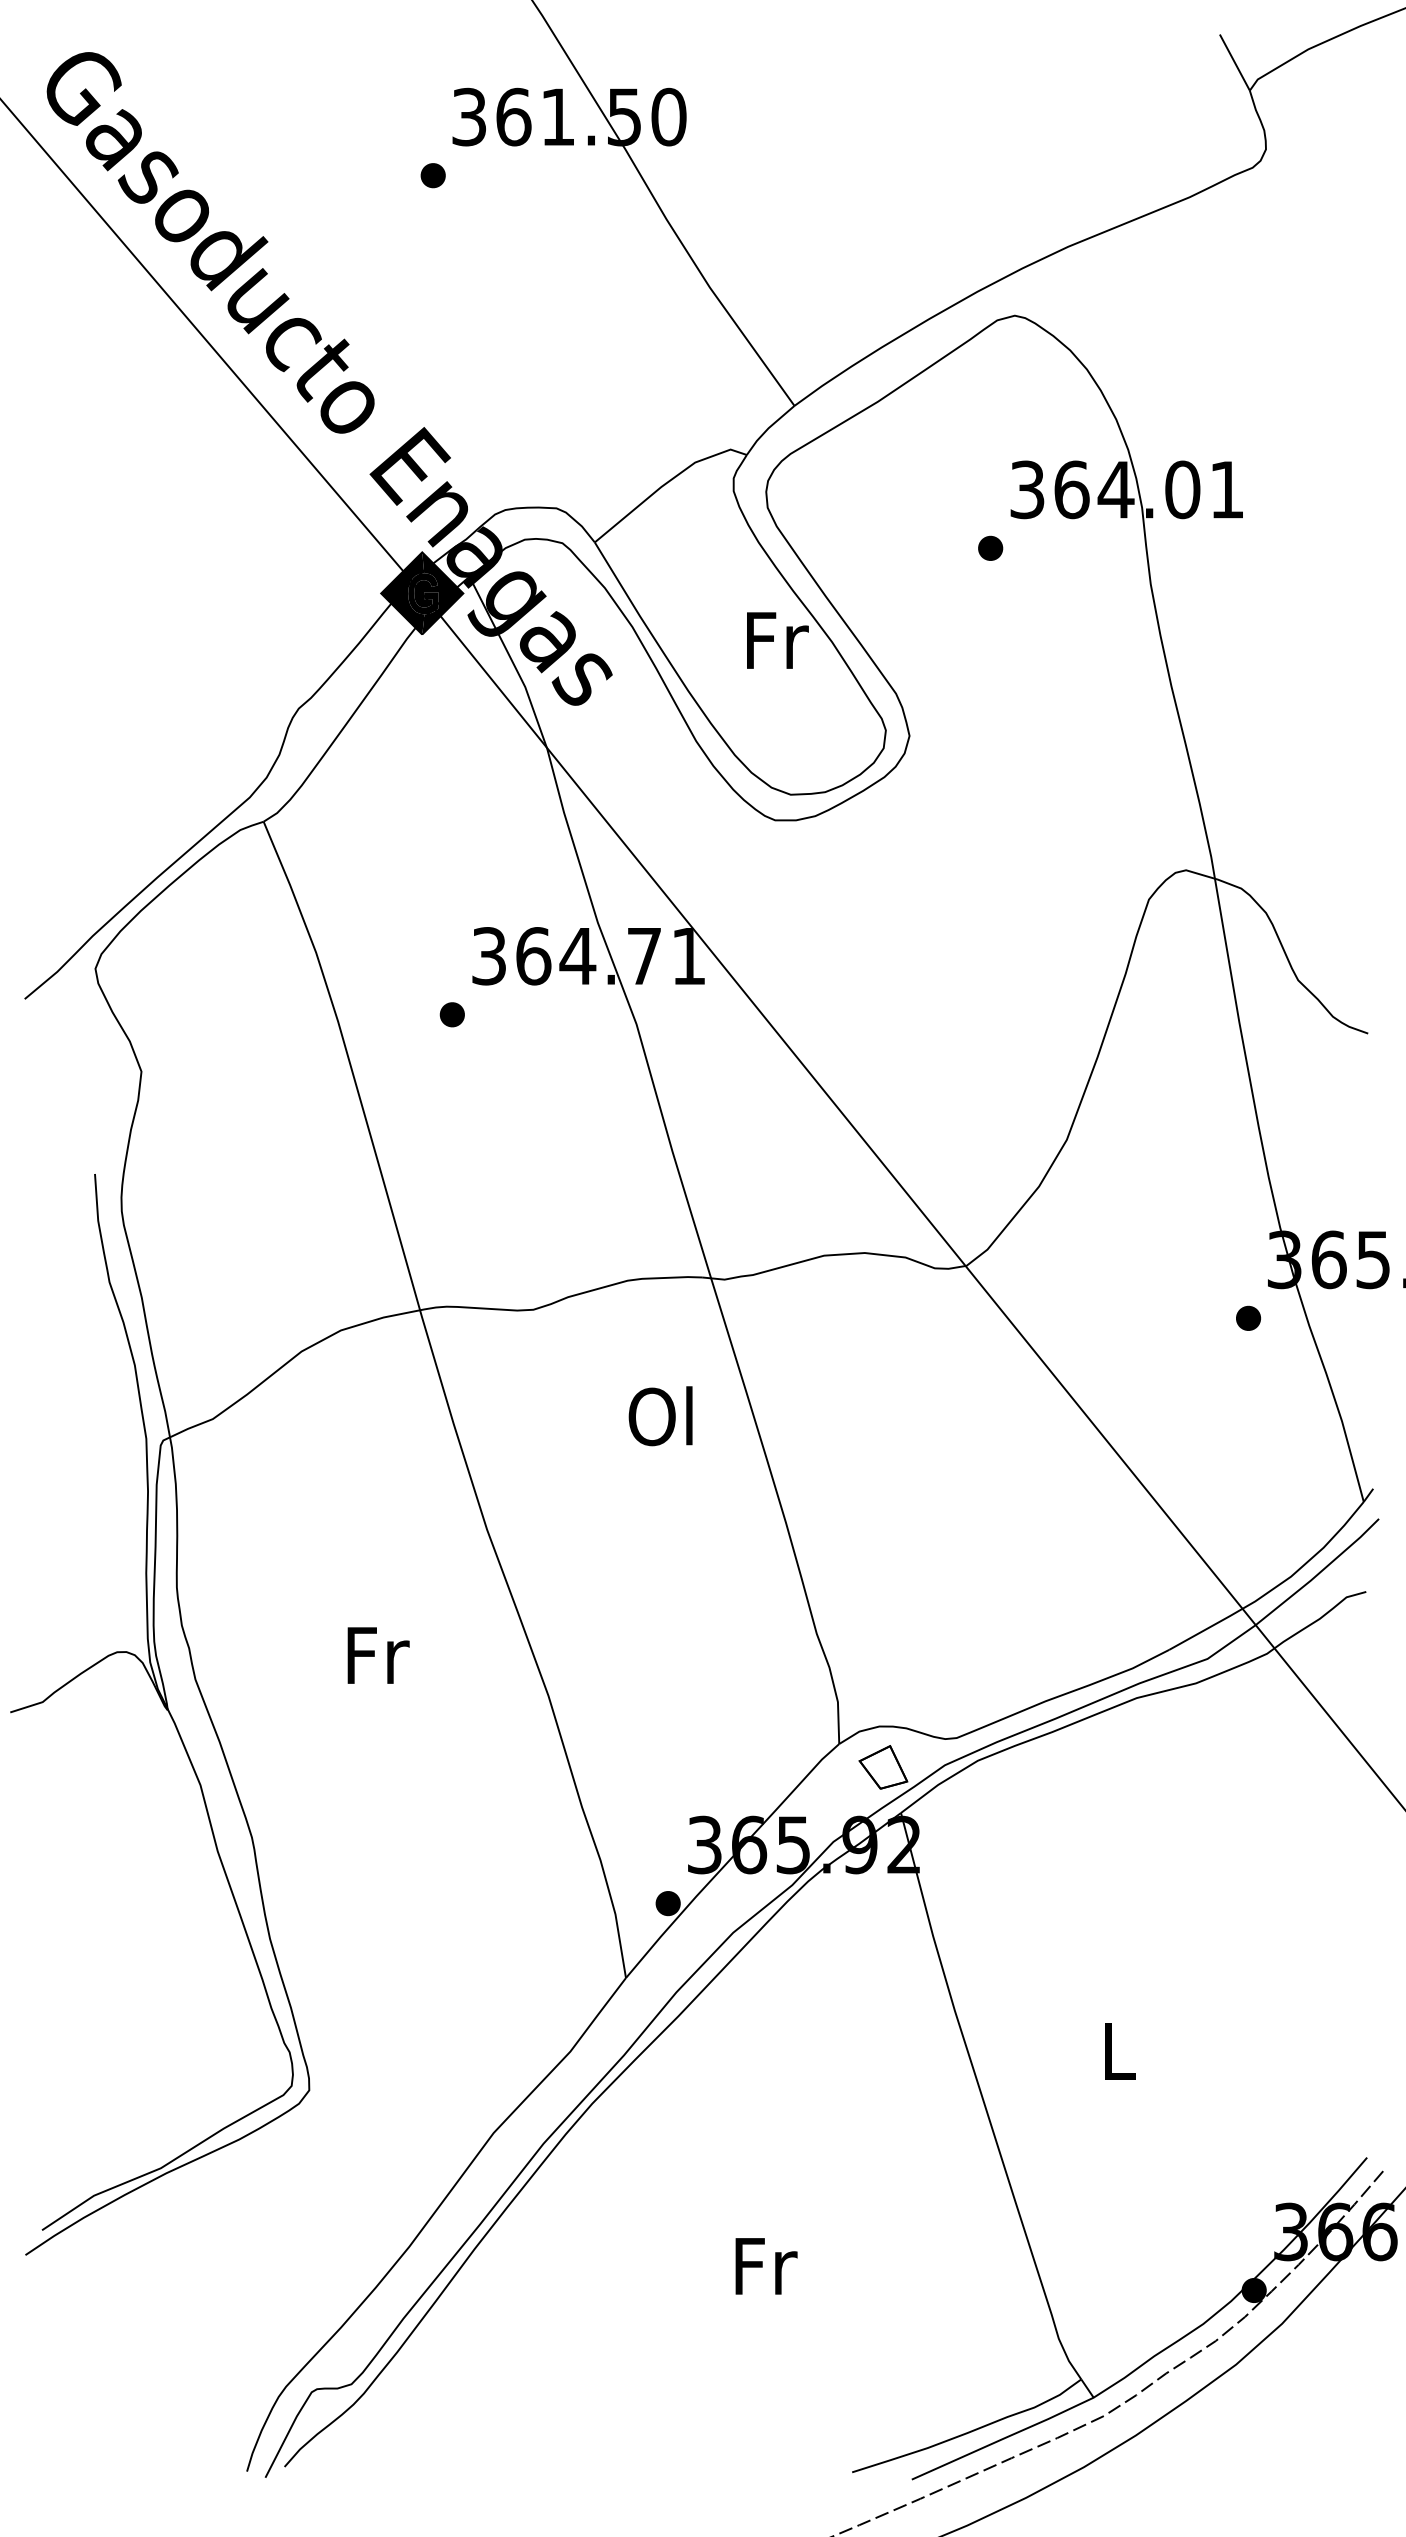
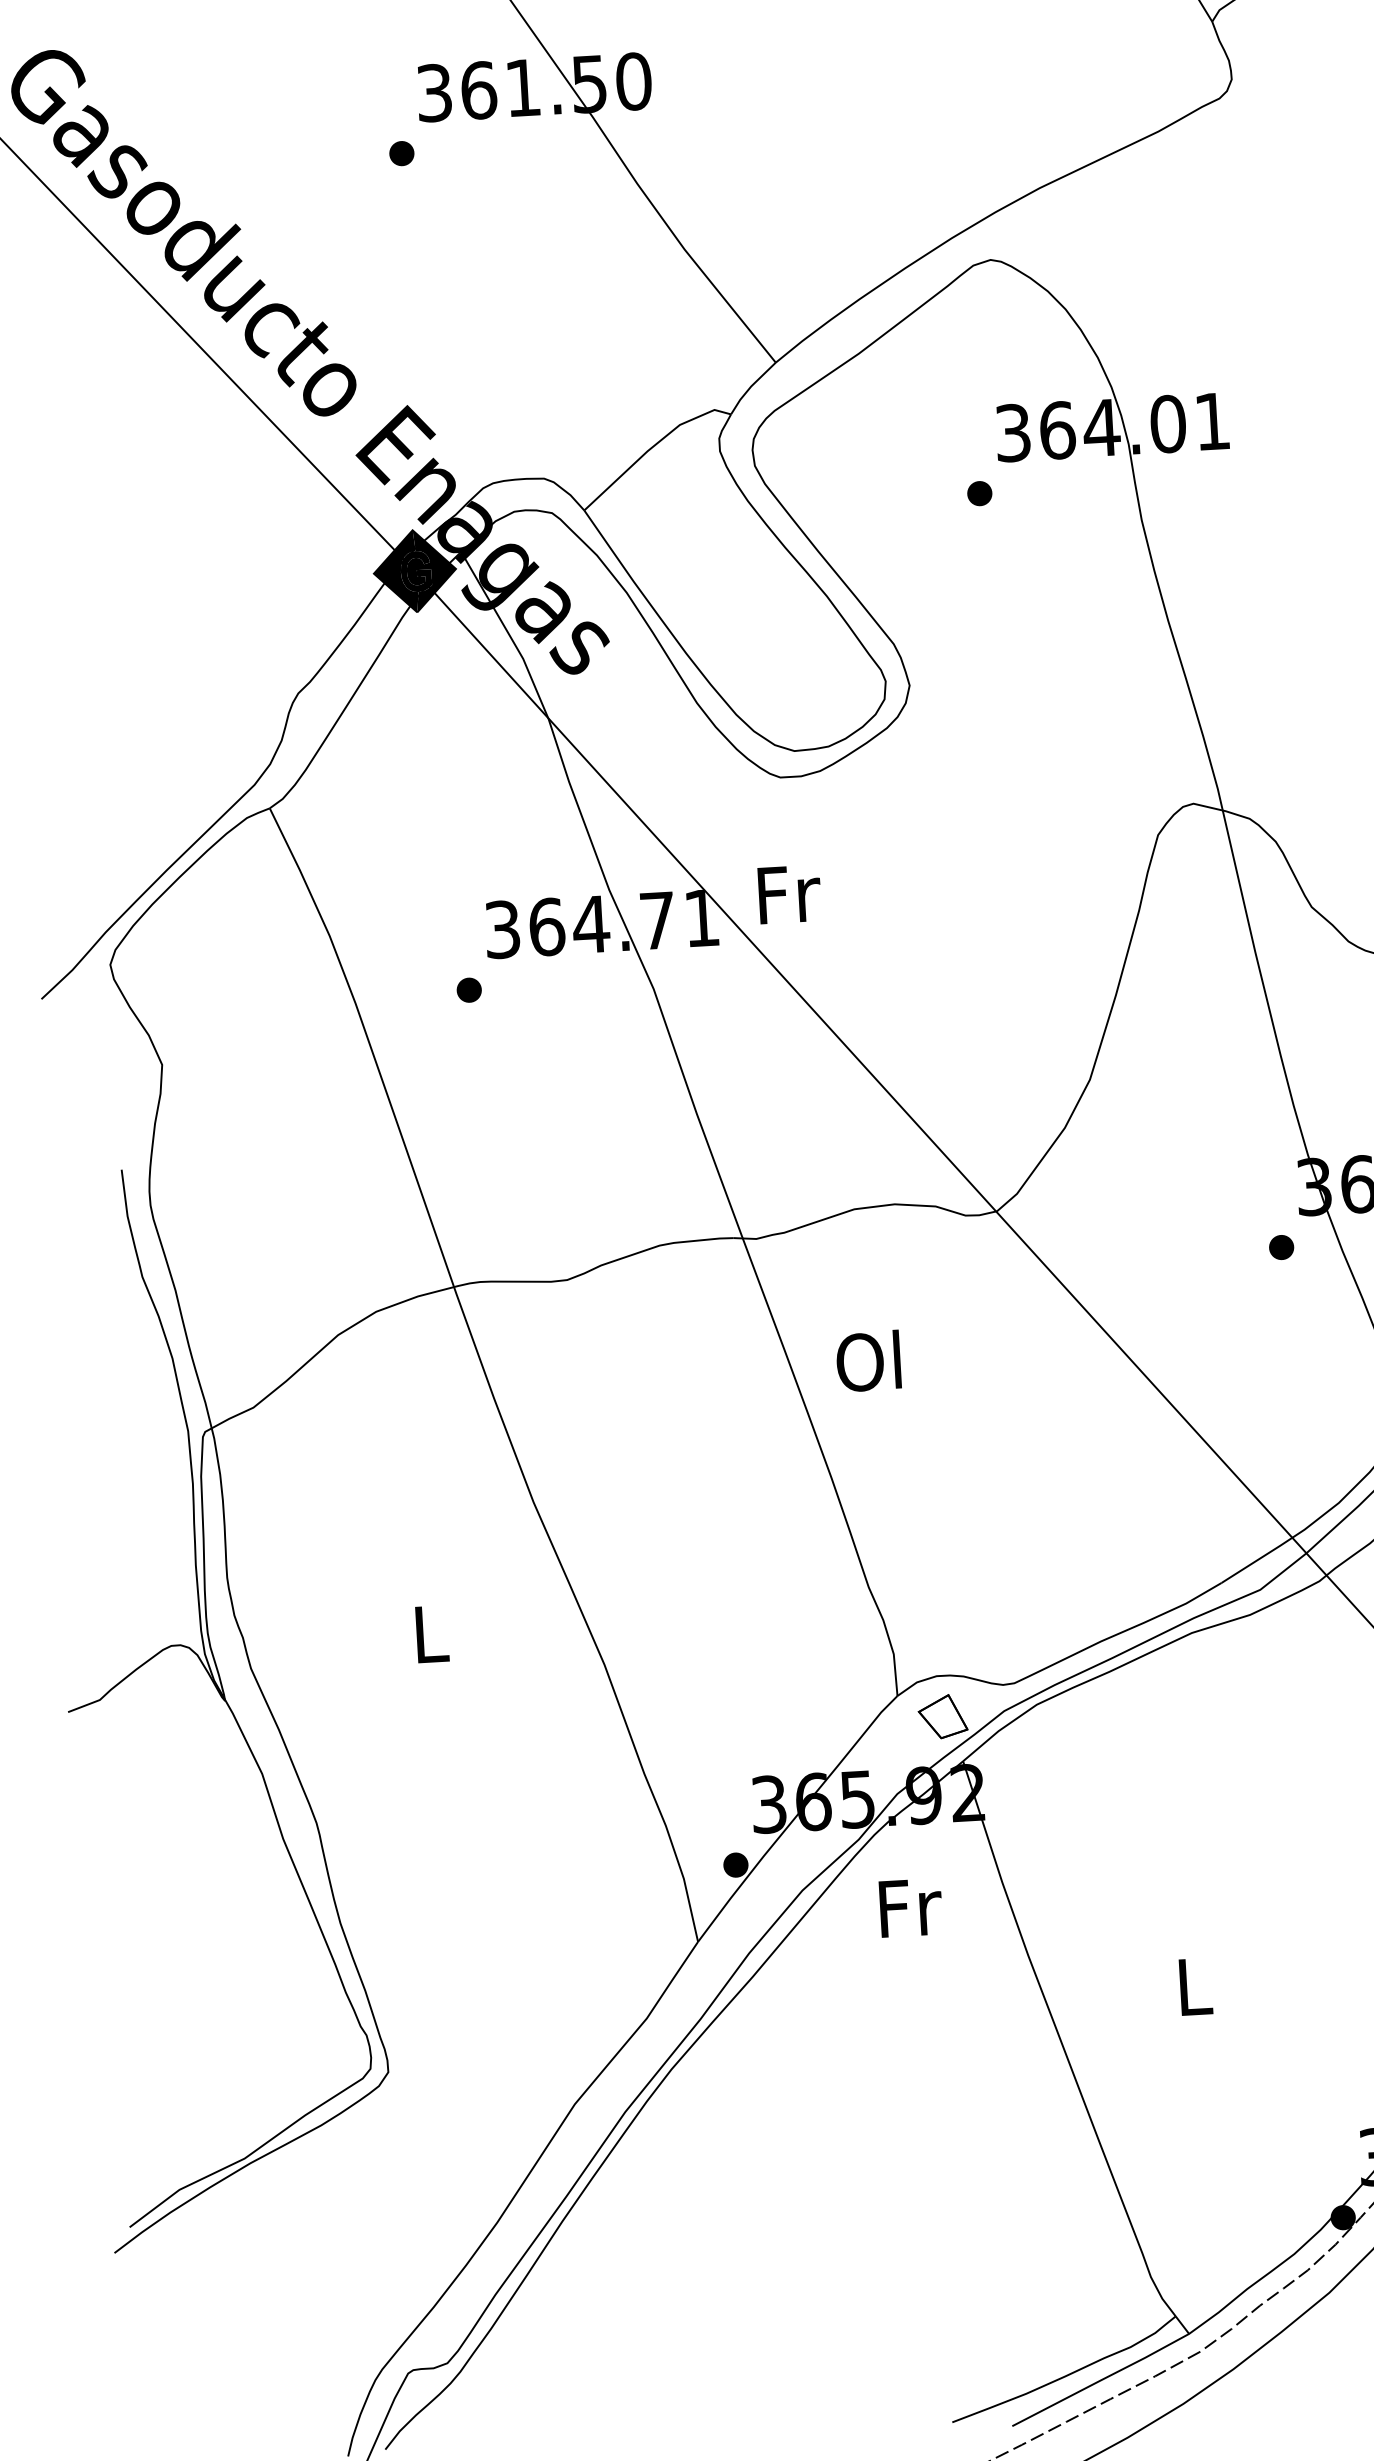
text: (777, 640) -> (789, 894), moved
text: (660, 1416) -> (868, 1361), moved
text: (378, 1655) -> (432, 1634), Fr -> L
text: (766, 2266) -> (910, 1908), moved

